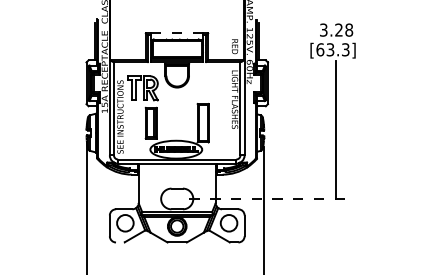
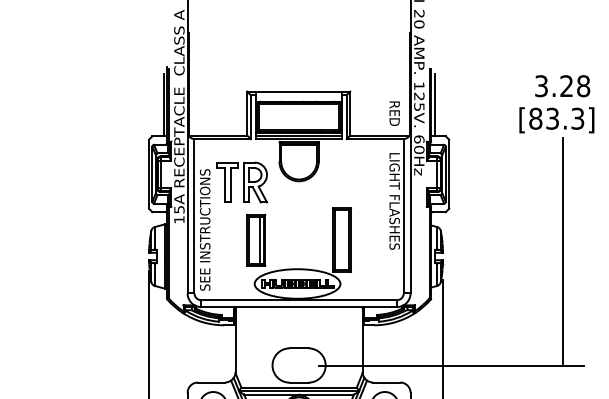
line: (177, 33) -> (299, 91), dashed -> solid
text: (320, 49) -> (536, 118), [63.3] -> [83.3]
line: (269, 198) -> (451, 364), dashed -> solid

